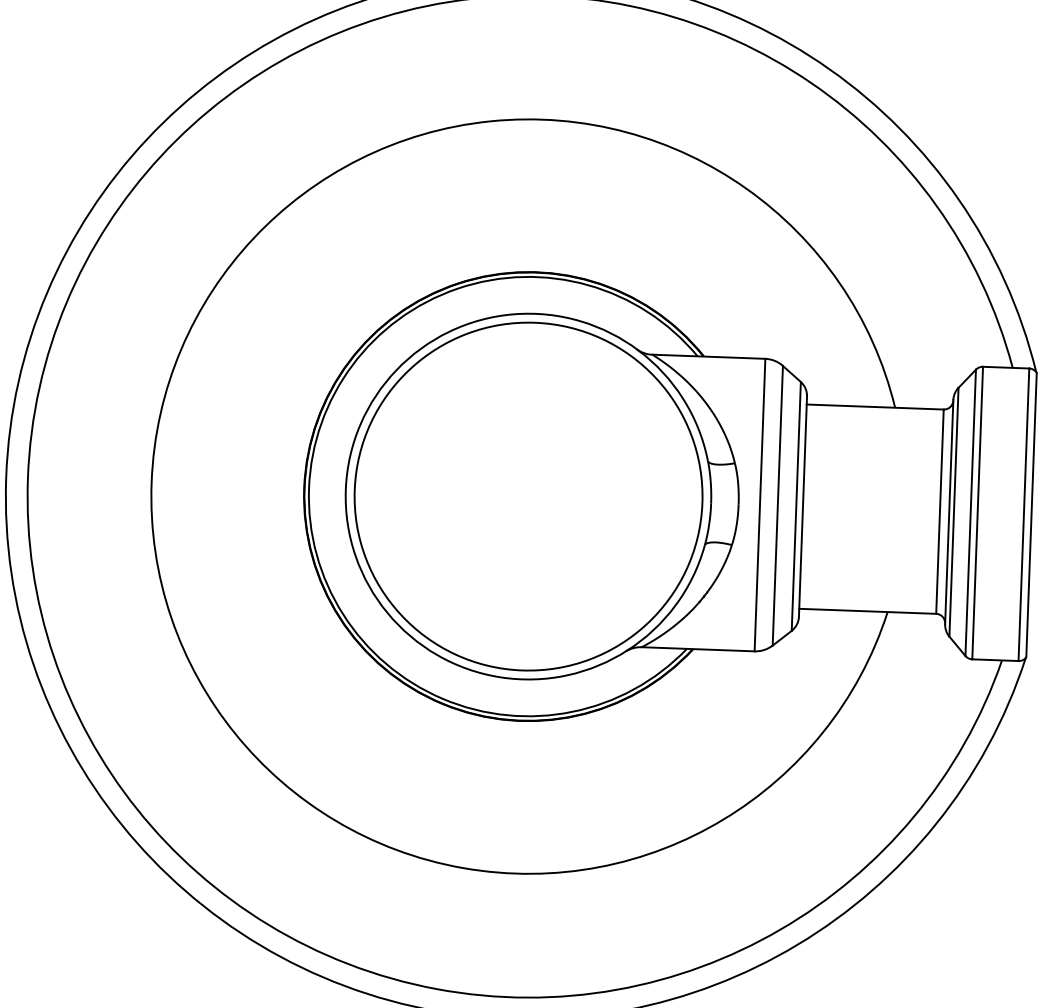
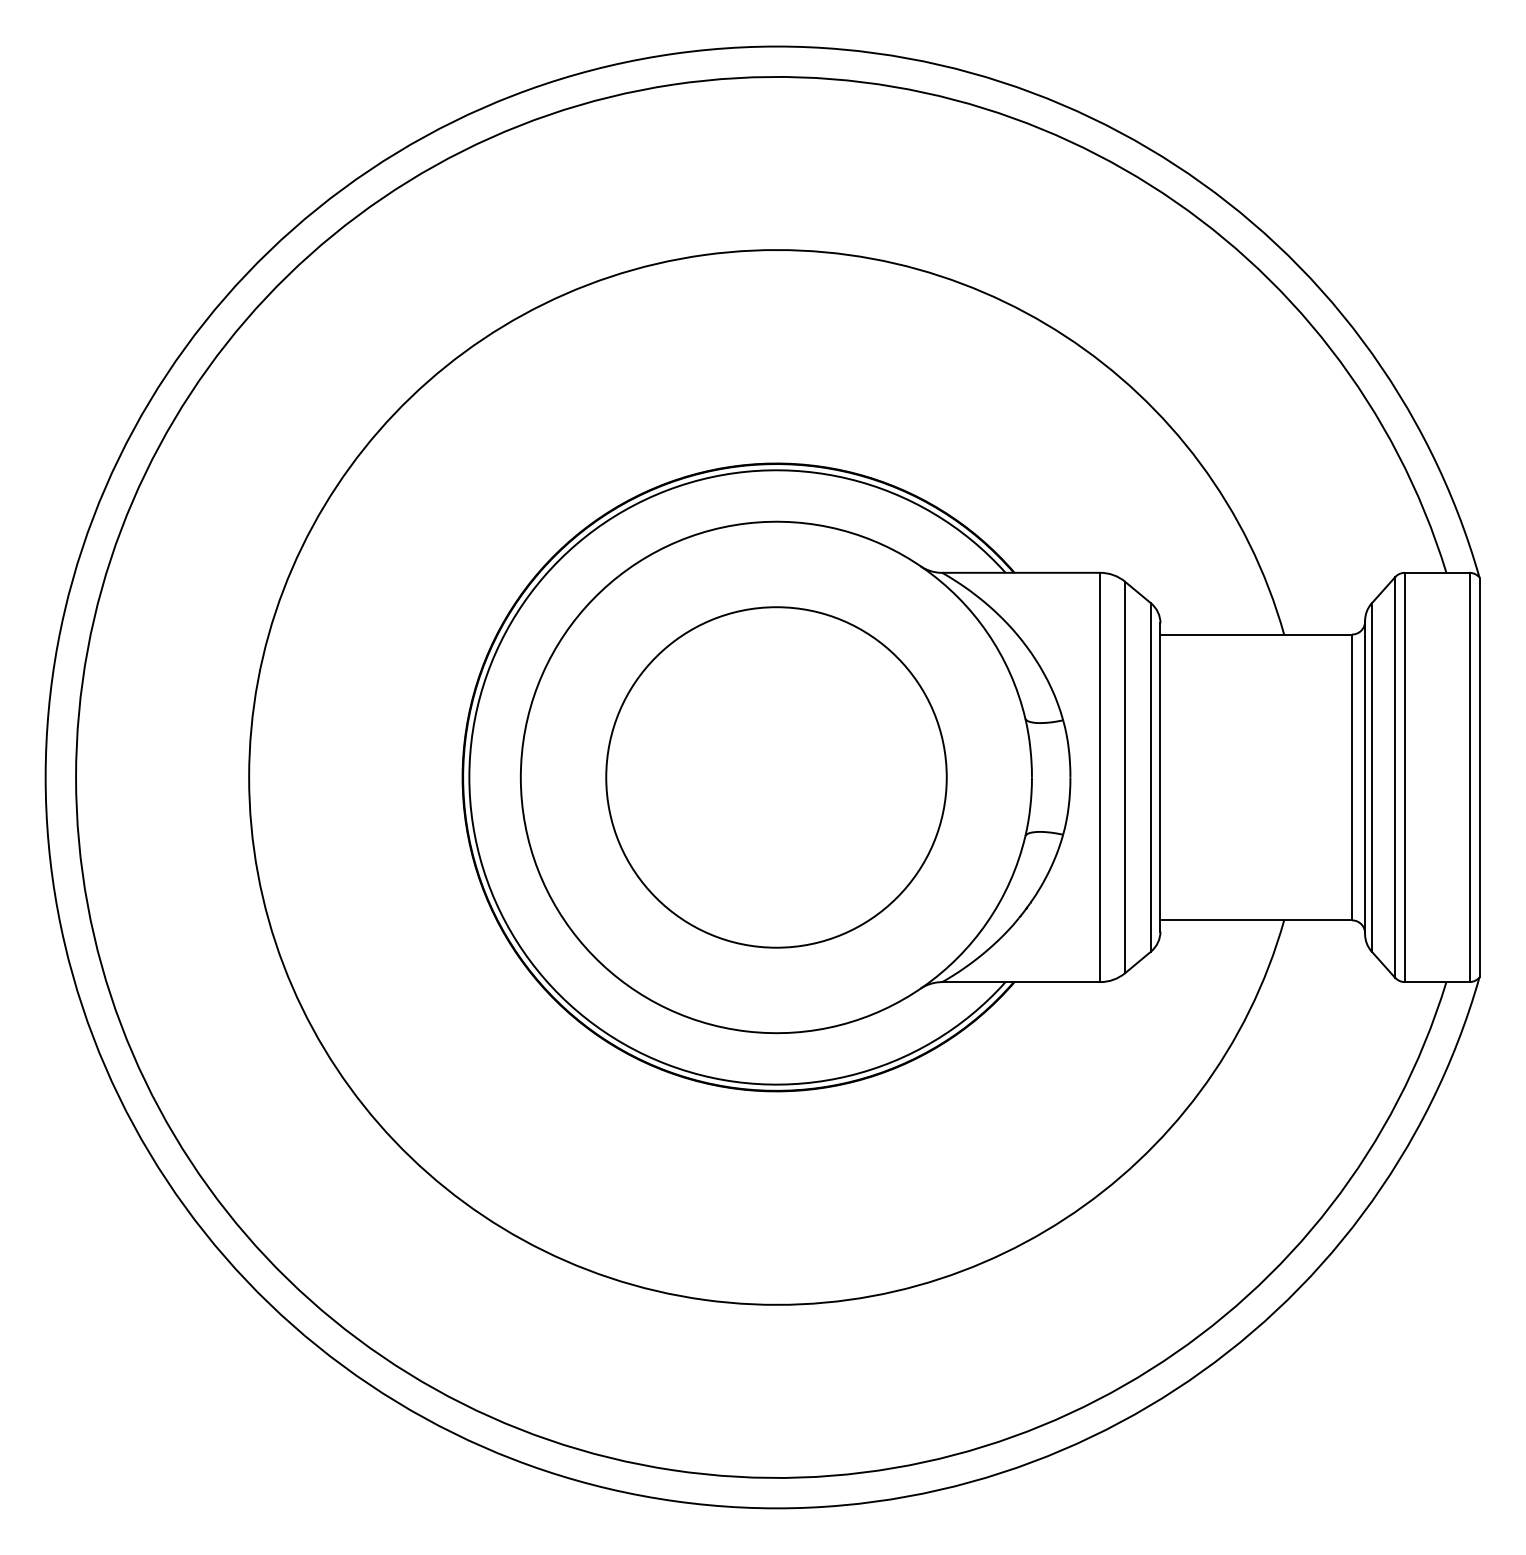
circle: (528, 496) -> (776, 777), size x0.7

